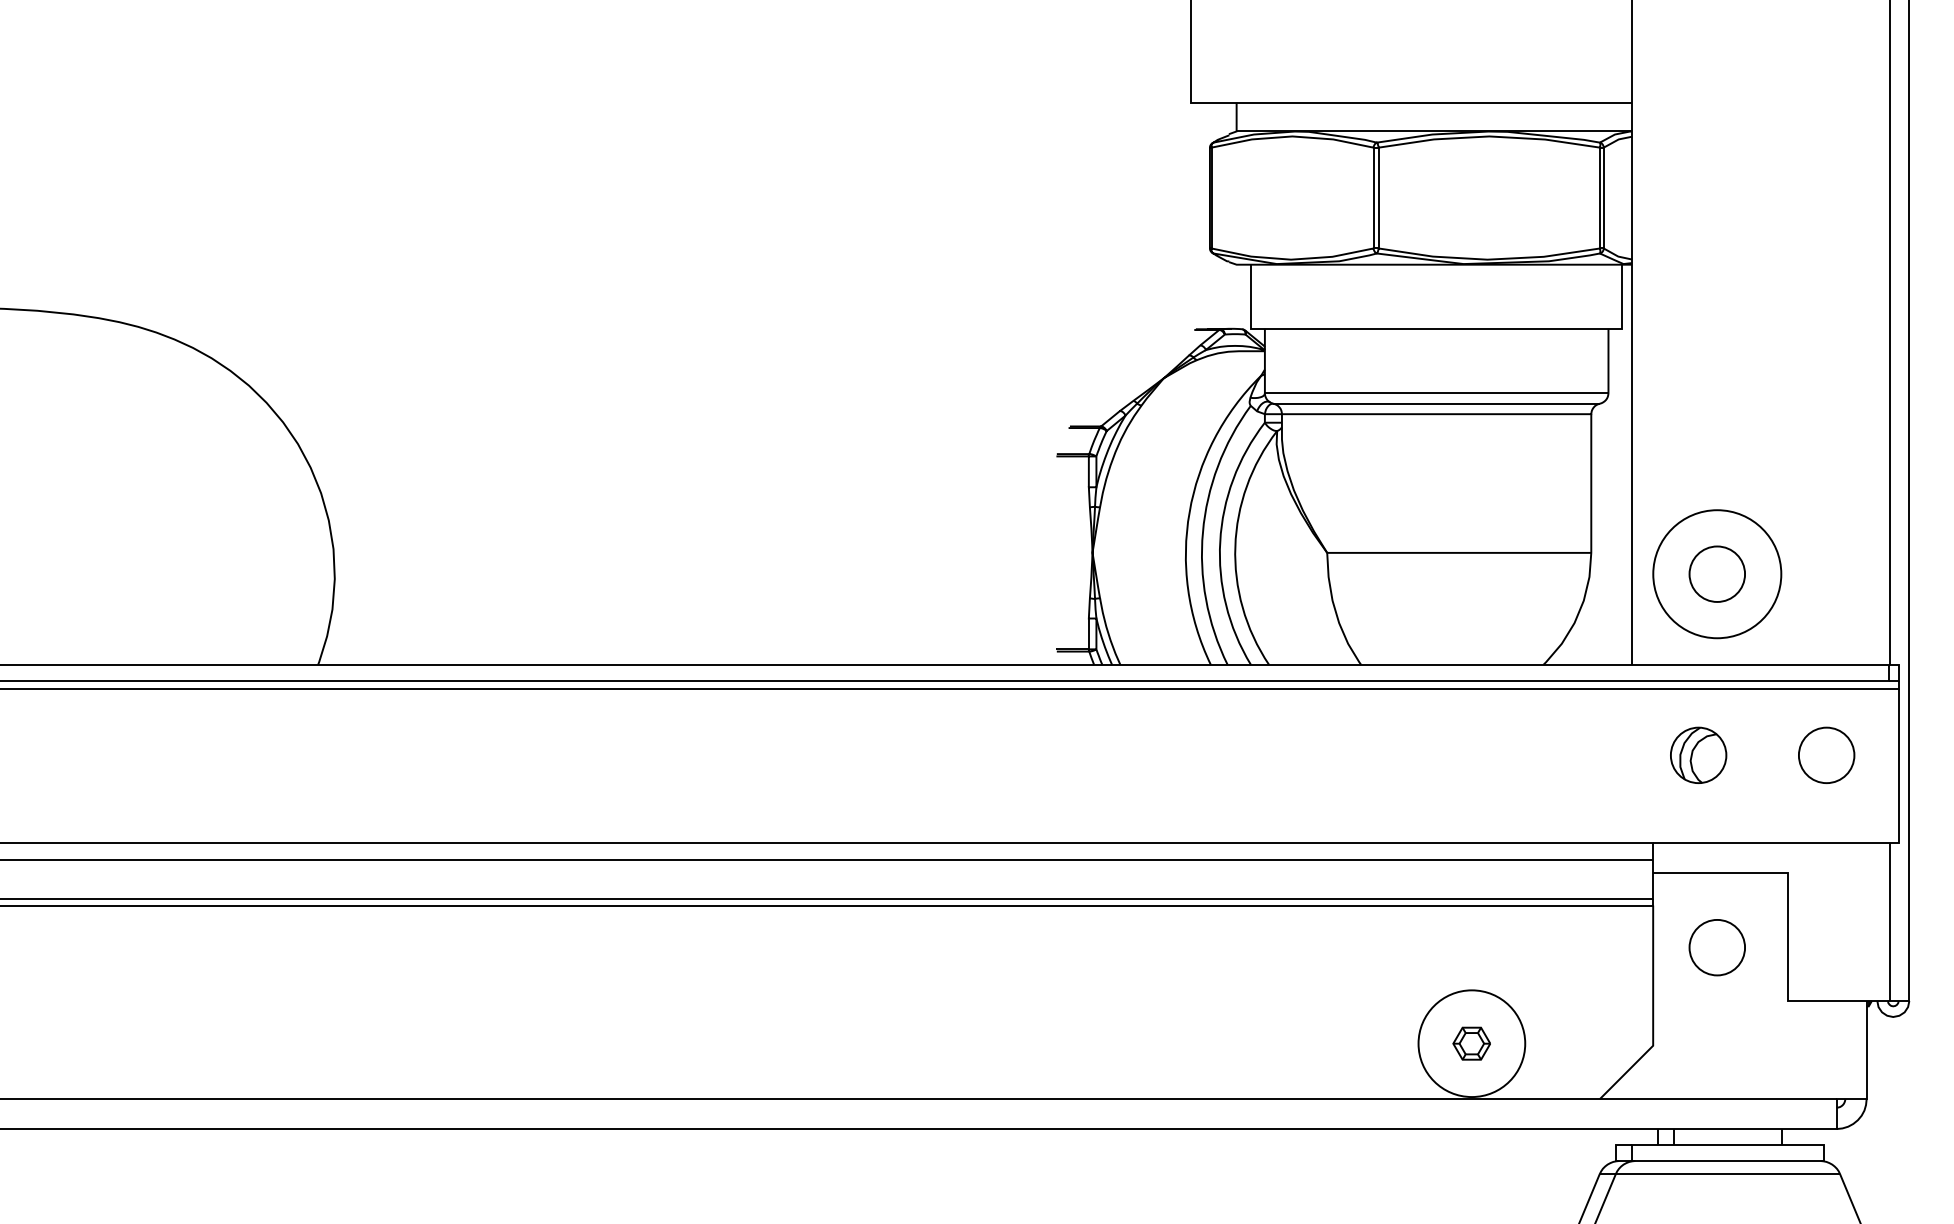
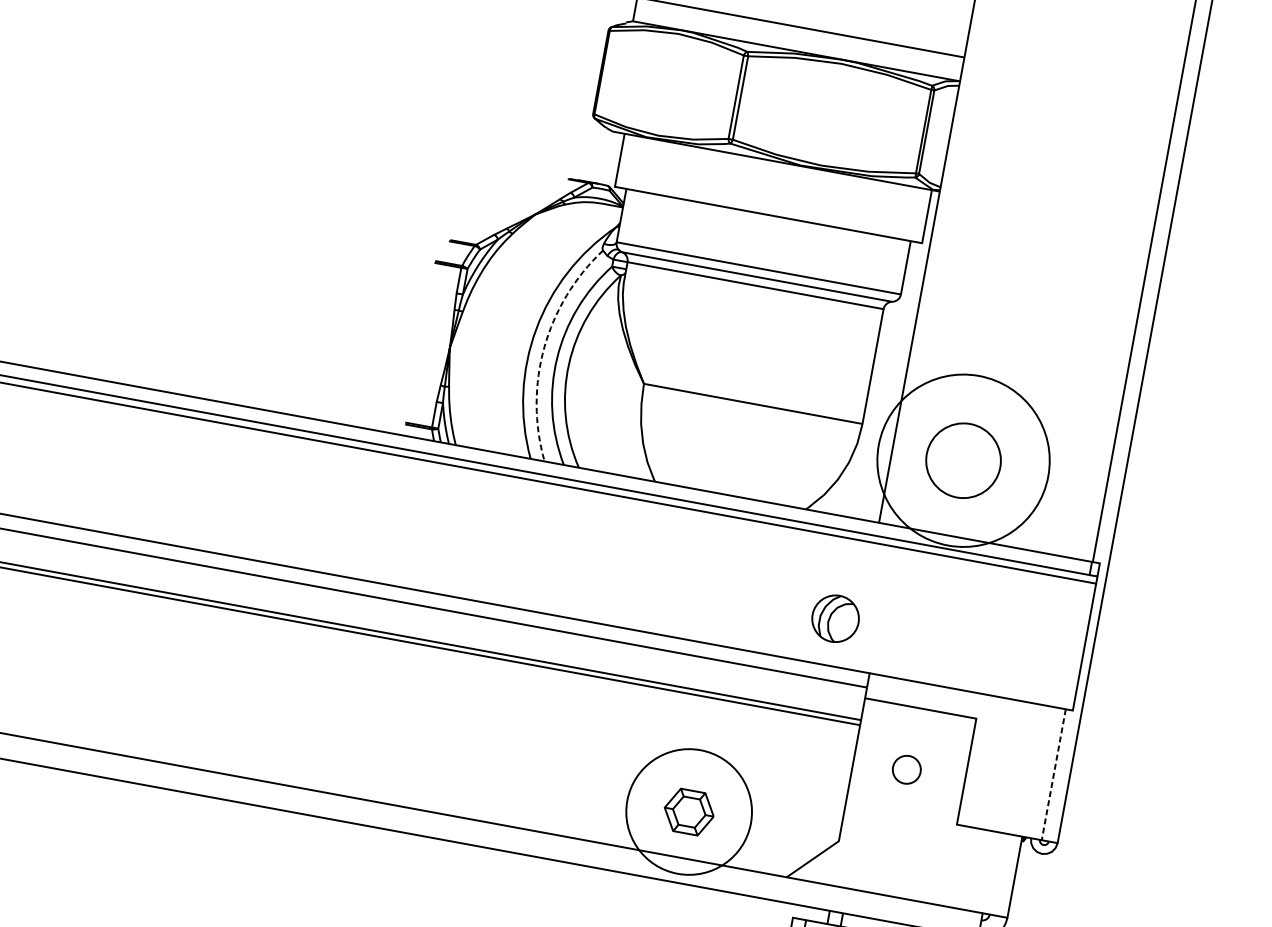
arc: (1202, 532) -> (543, 348), solid -> dashed
circle: (1717, 573) -> (963, 460), size x1.6
circle: (1717, 574) -> (963, 461), size x1.6
part: (1698, 754) -> (835, 618), moved
circle: (1826, 754) -> (1026, 626), removed
line: (1890, 922) -> (1053, 775), solid -> dashed
circle: (1717, 947) -> (907, 769), size x0.6
circle: (1471, 1043) -> (688, 811), size x1.4
part: (1471, 1043) -> (688, 811), size x1.6

